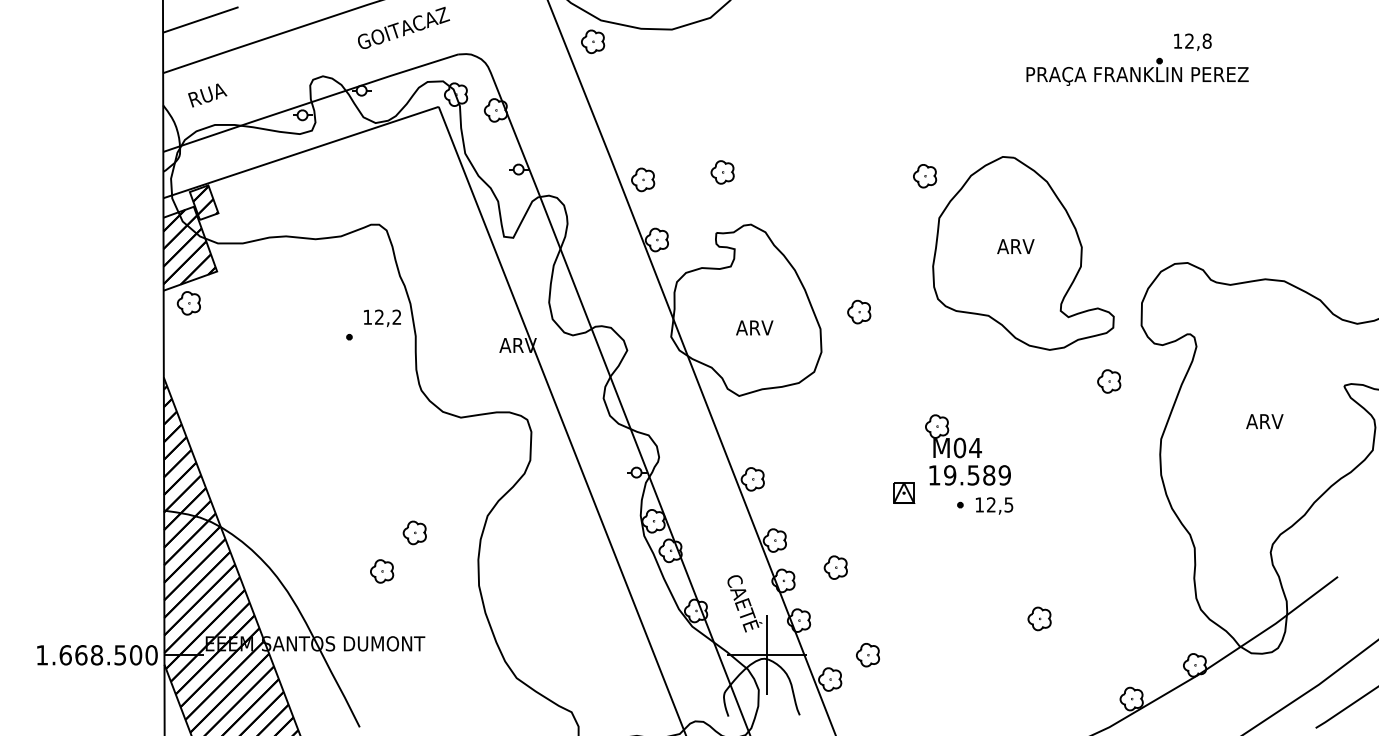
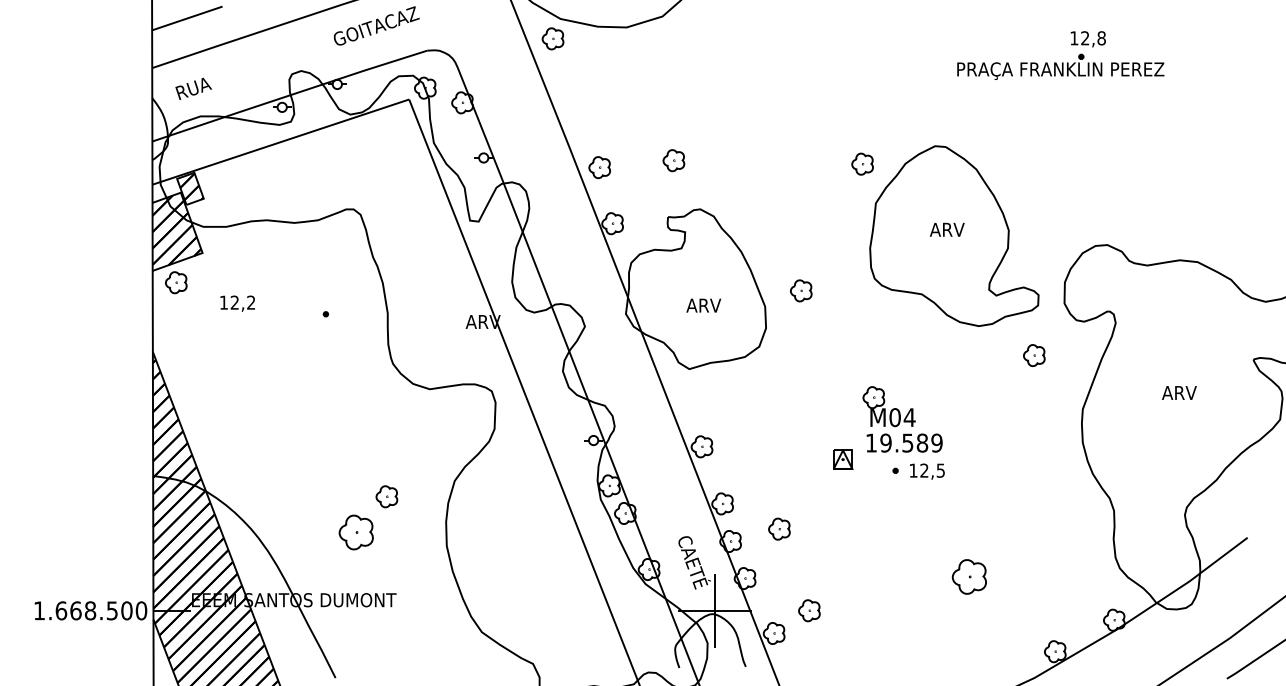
text: (1191, 42) -> (1087, 39), moved
text: (382, 318) -> (237, 303), moved
part: (382, 571) -> (356, 532), size x1.6
part: (1039, 618) -> (969, 576), size x1.6

